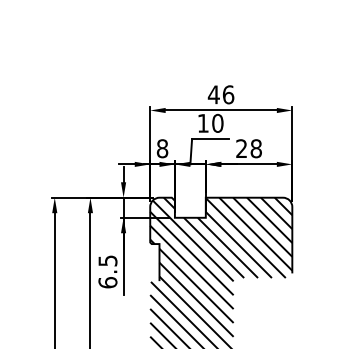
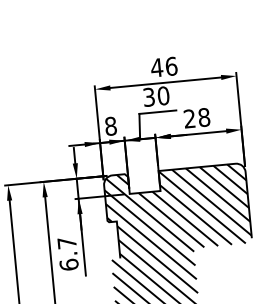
text: (202, 122) -> (148, 96), 10 -> 30
text: (107, 260) -> (66, 242), 6.5 -> 6.7

